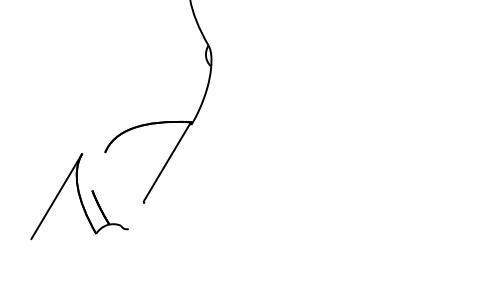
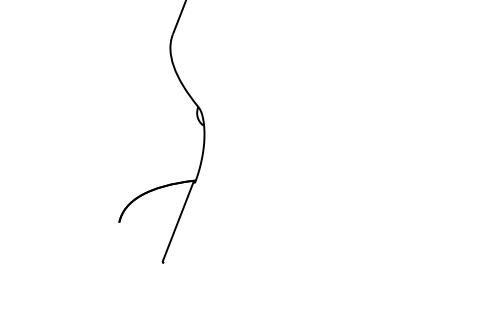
part: (85, 201) -> (108, 270), removed

